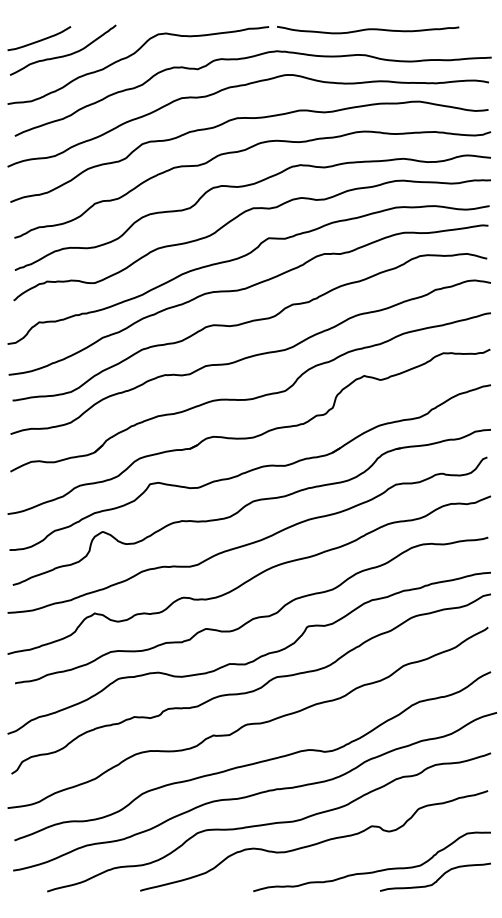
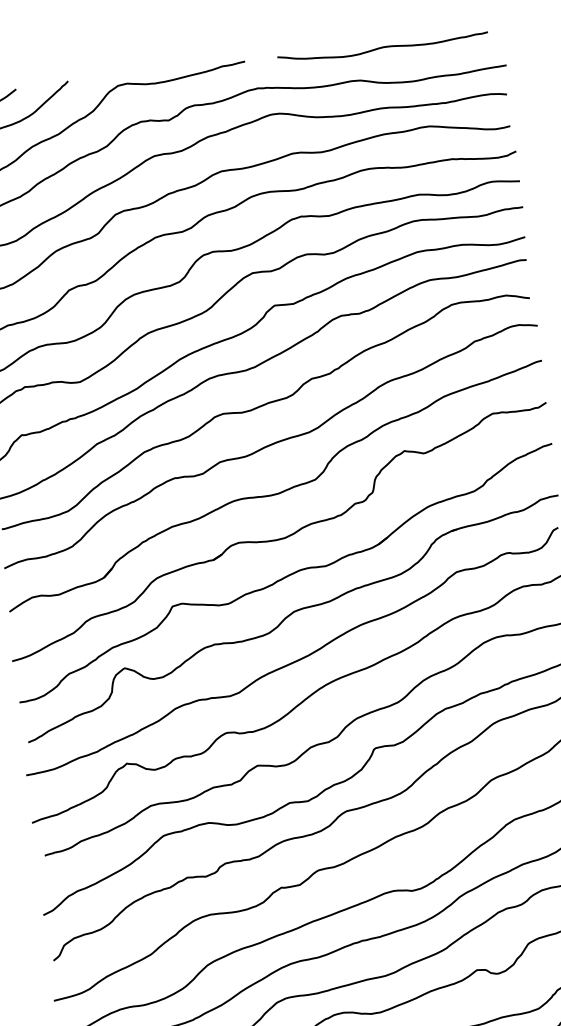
curve: (368, 30) -> (383, 48), moved

